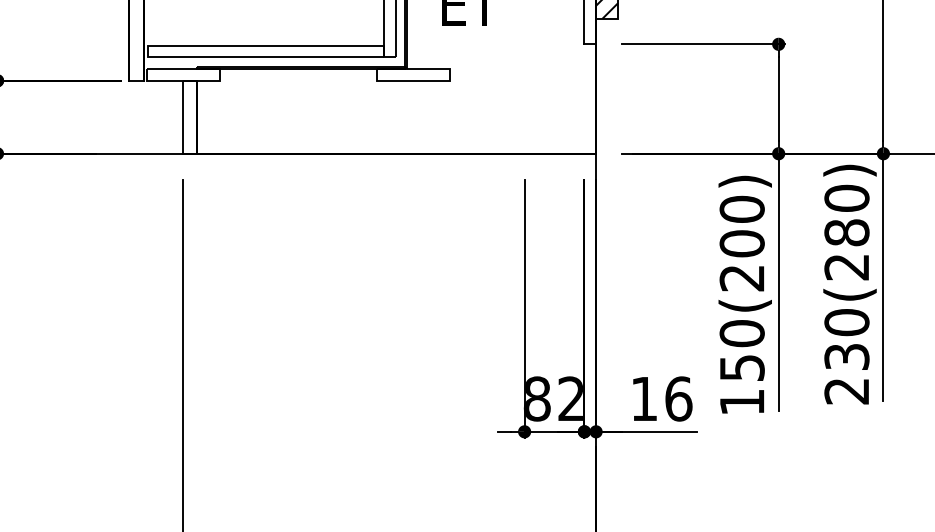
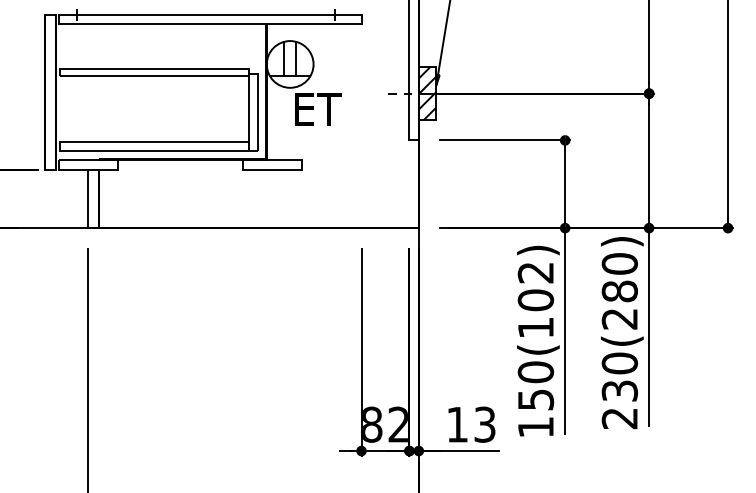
text: (741, 244) -> (535, 300), 150(200) -> 150(102)
text: (679, 398) -> (485, 424), 16 -> 13

